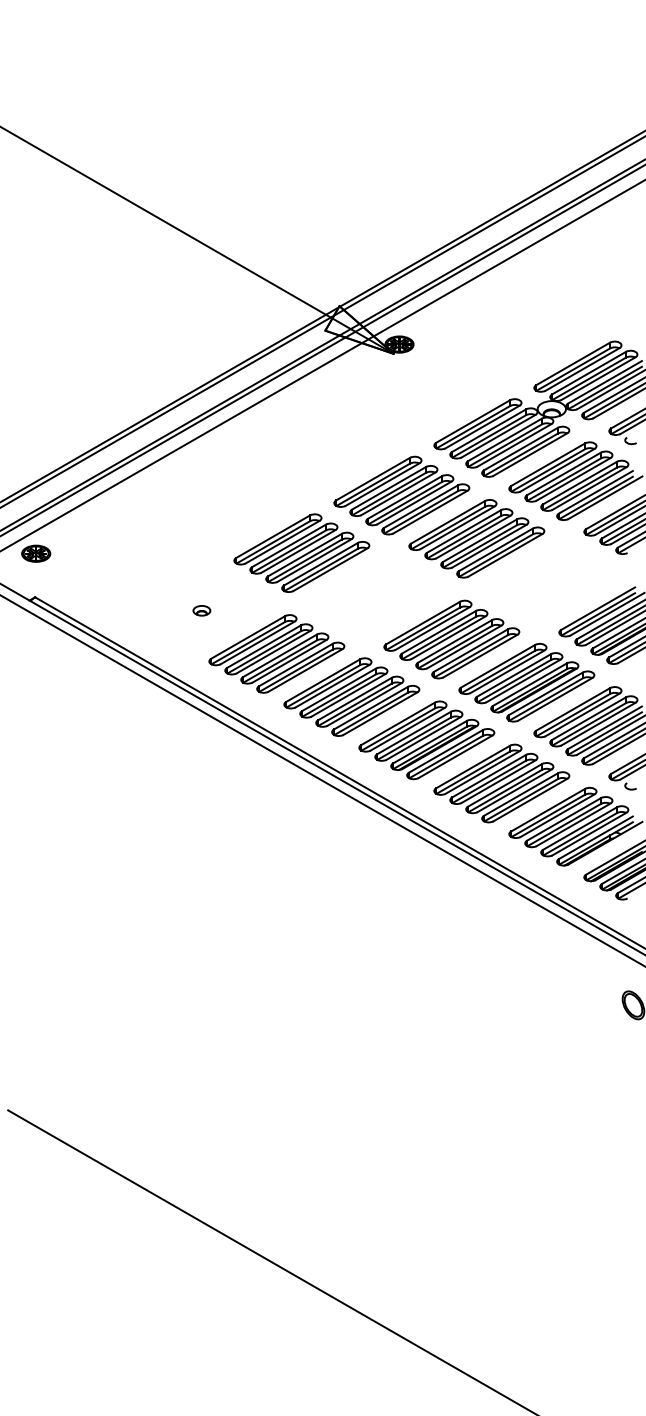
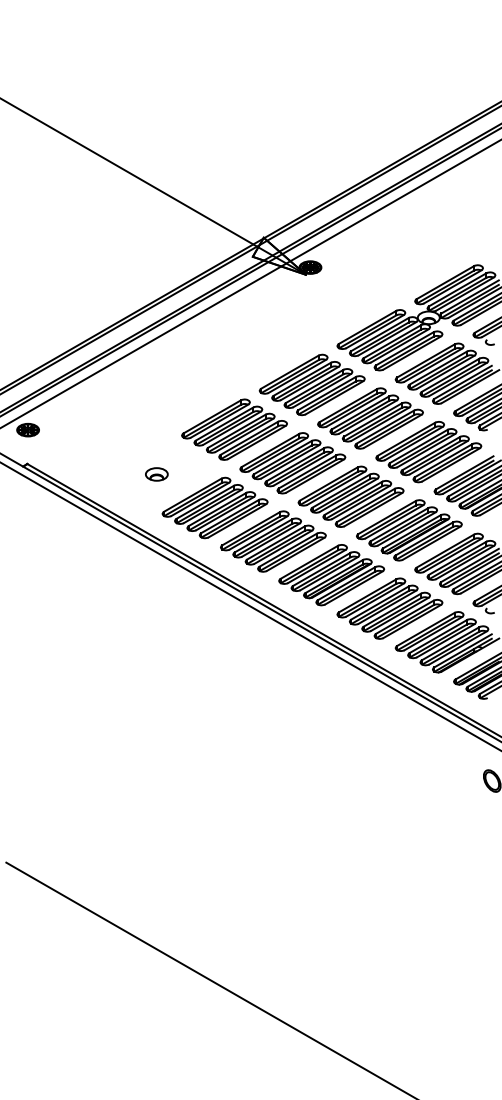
part: (551, 582) -> (428, 452), added
part: (376, 596) -> (292, 463), added
part: (201, 610) -> (156, 474), size x1.67

